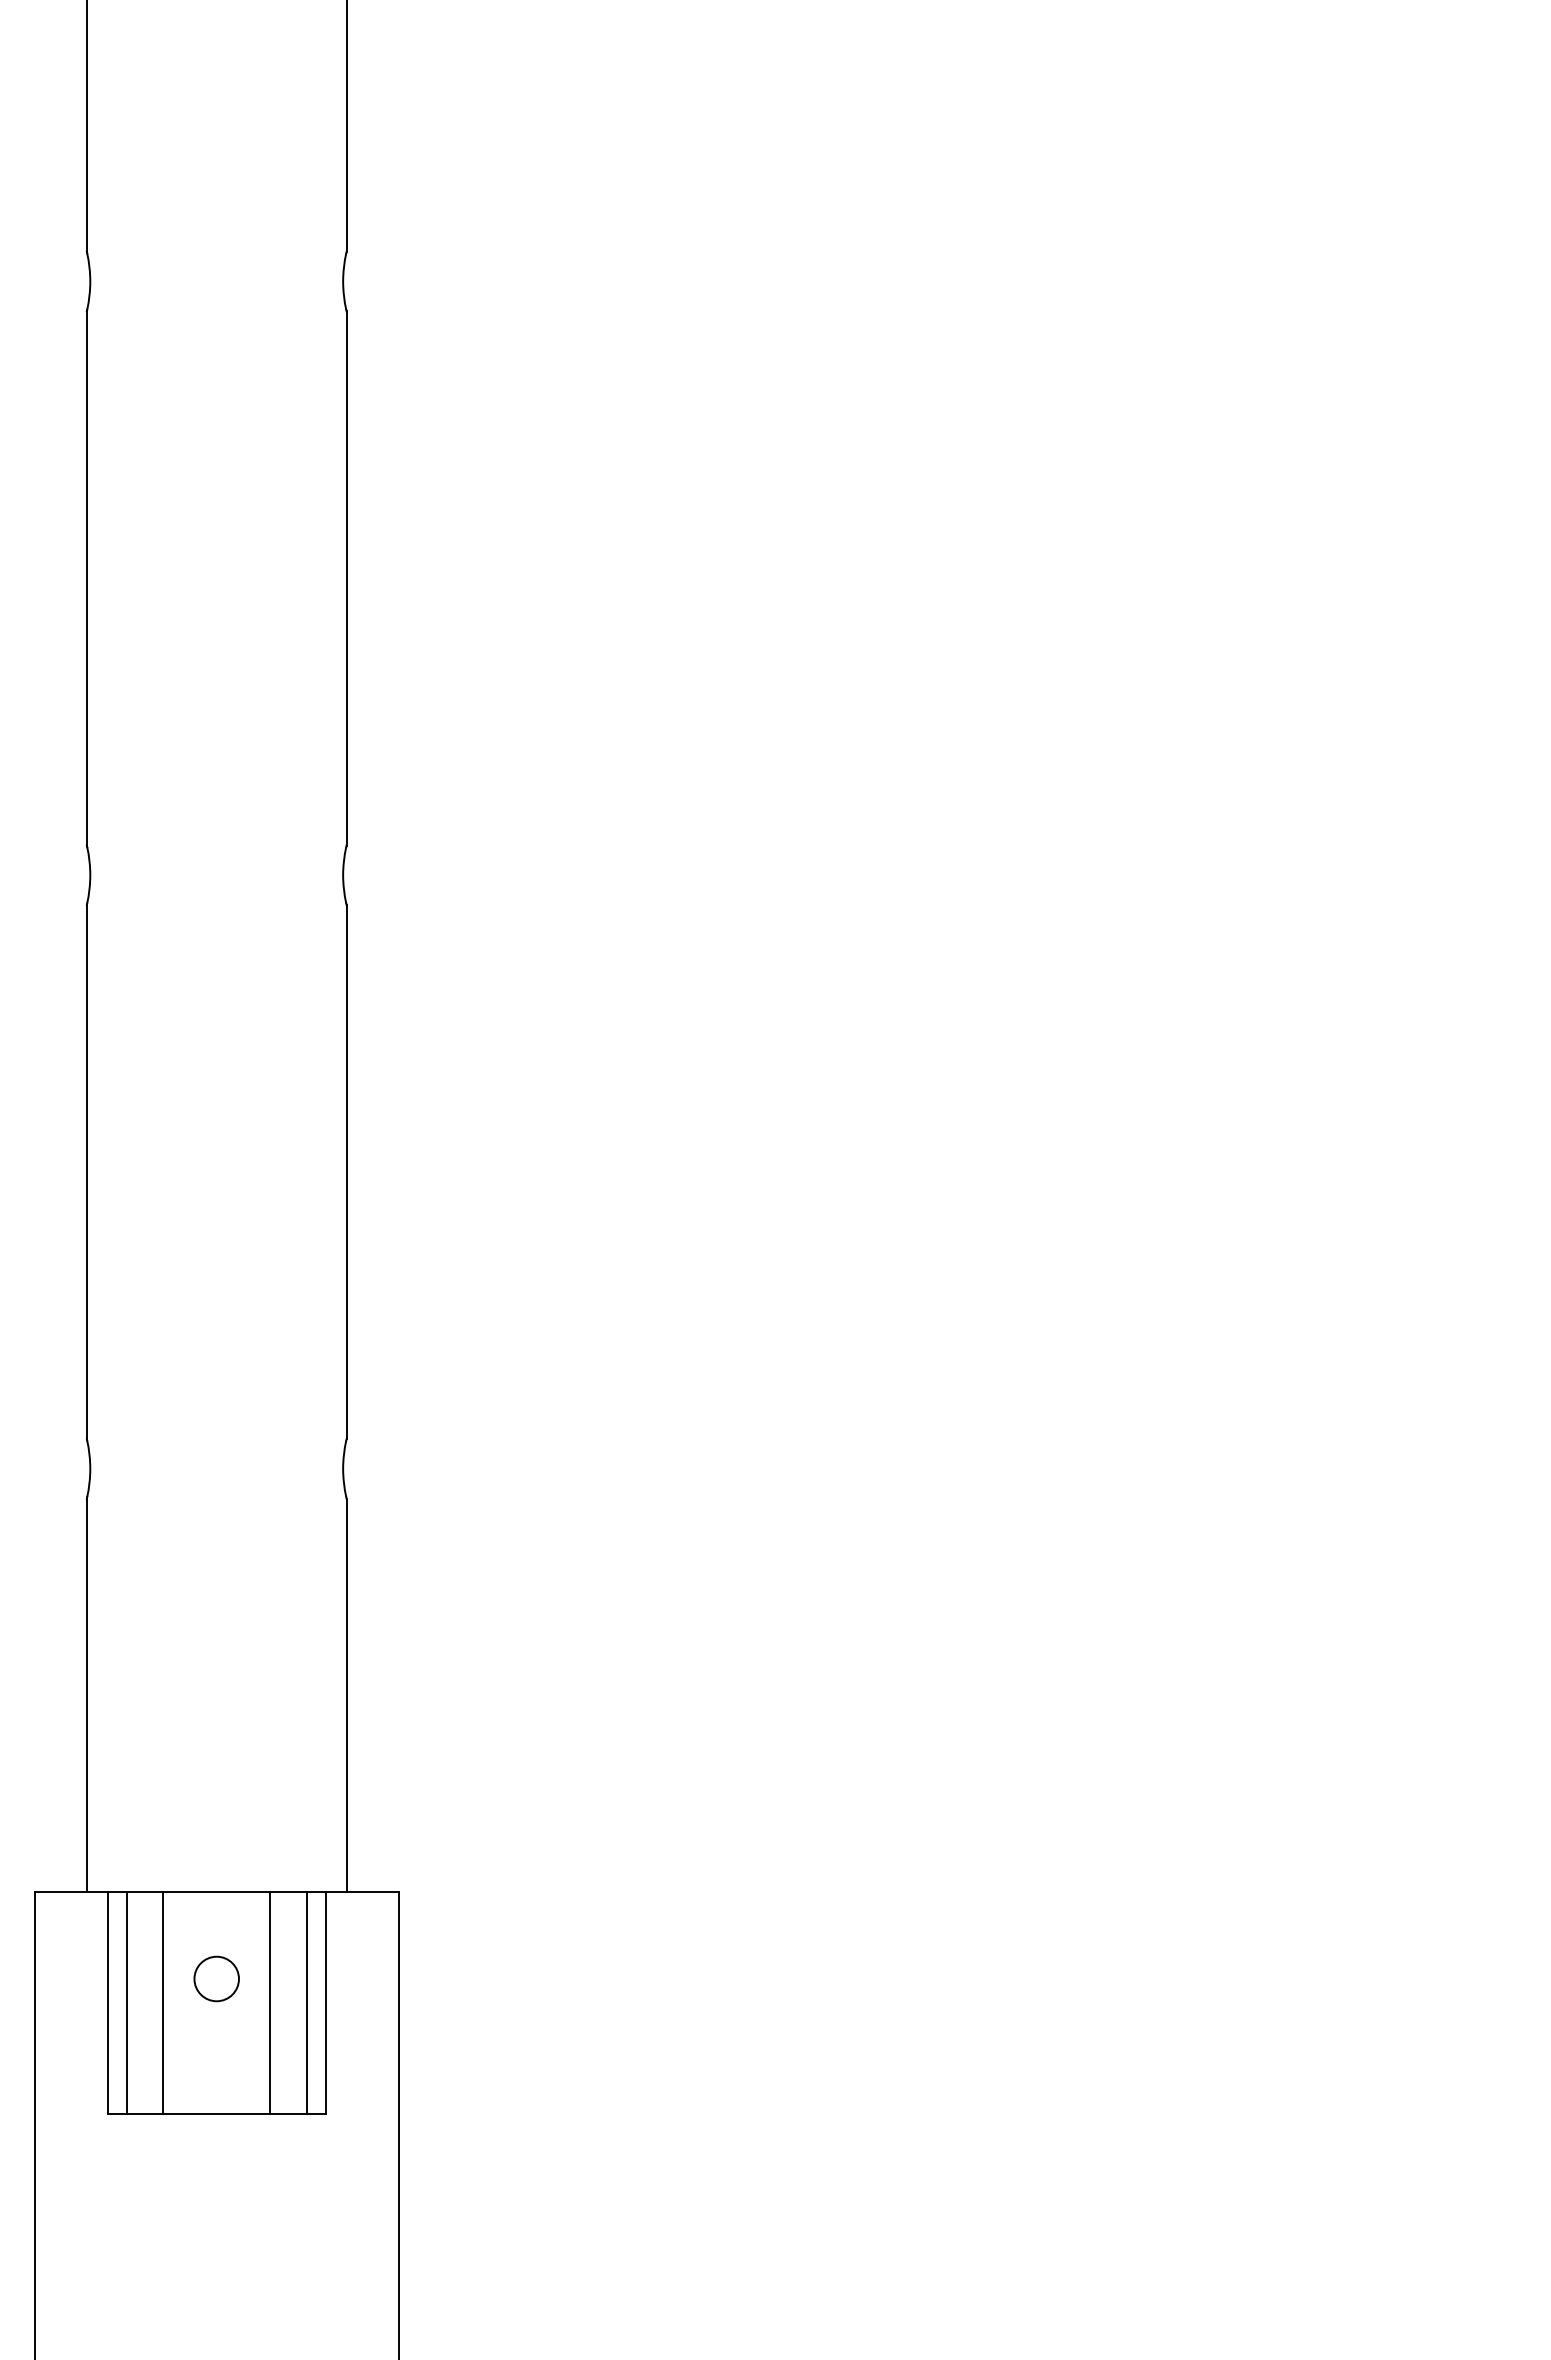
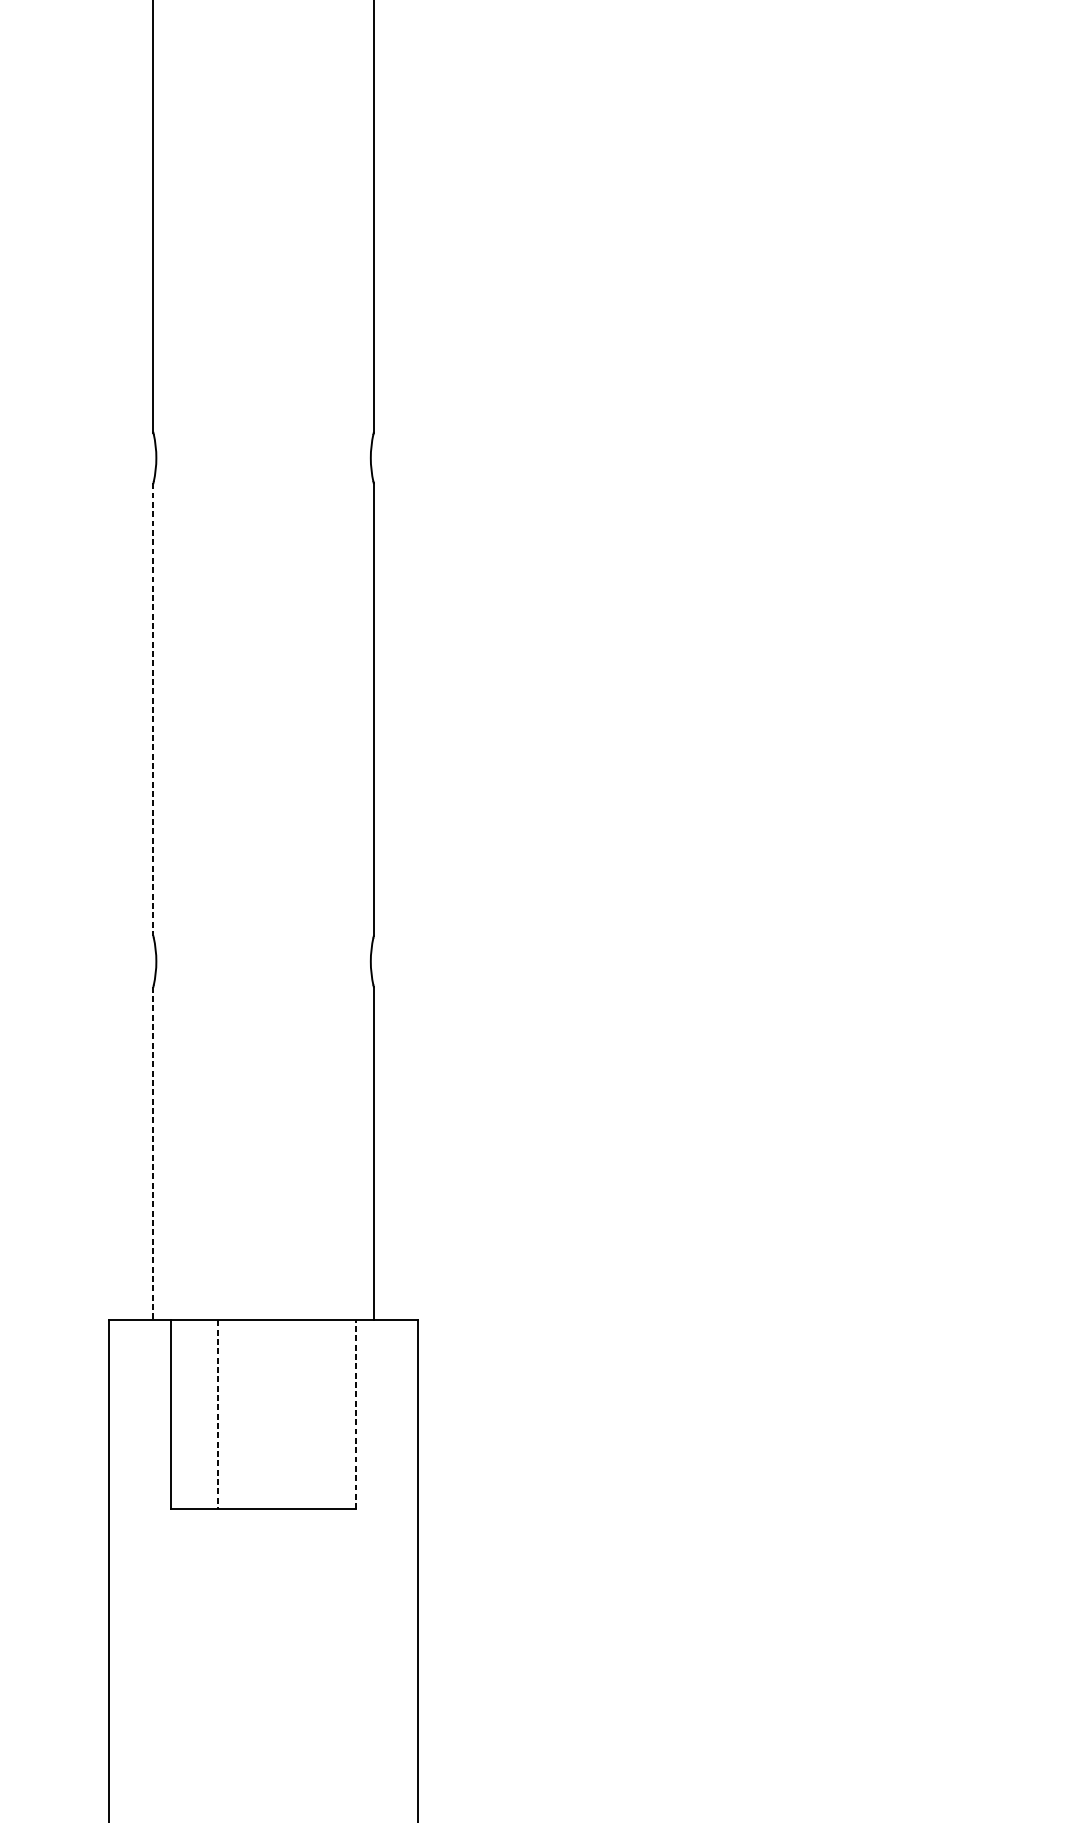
line: (86, 1172) -> (153, 710), solid -> dashed
line: (86, 1695) -> (153, 1153), solid -> dashed
circle: (216, 1978) -> (263, 1393), removed
line: (126, 2002) -> (187, 1414), removed
line: (270, 2002) -> (309, 1414), removed
line: (306, 2002) -> (339, 1414), removed
line: (325, 2002) -> (355, 1414), solid -> dashed
line: (163, 2003) -> (218, 1415), solid -> dashed

